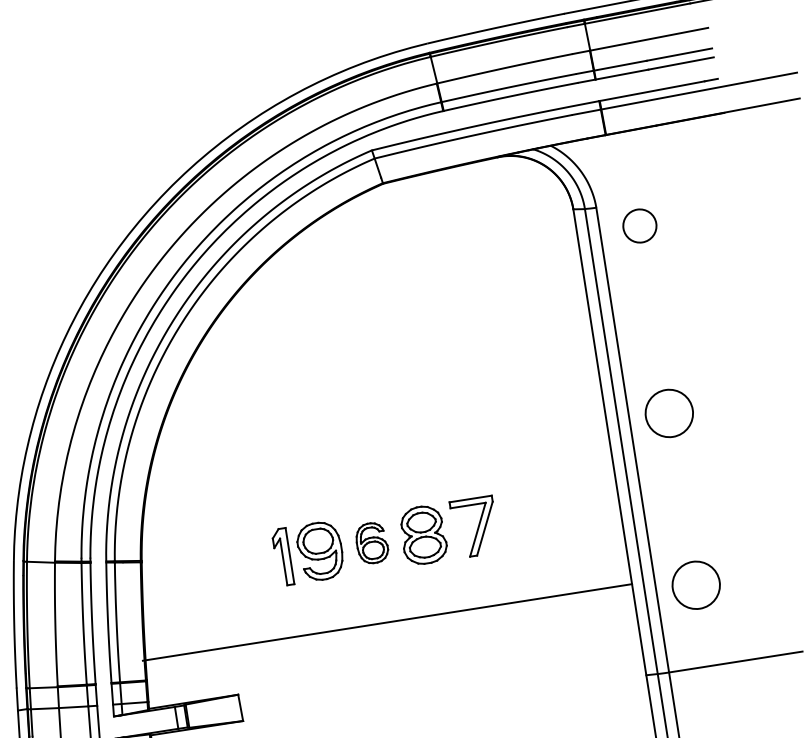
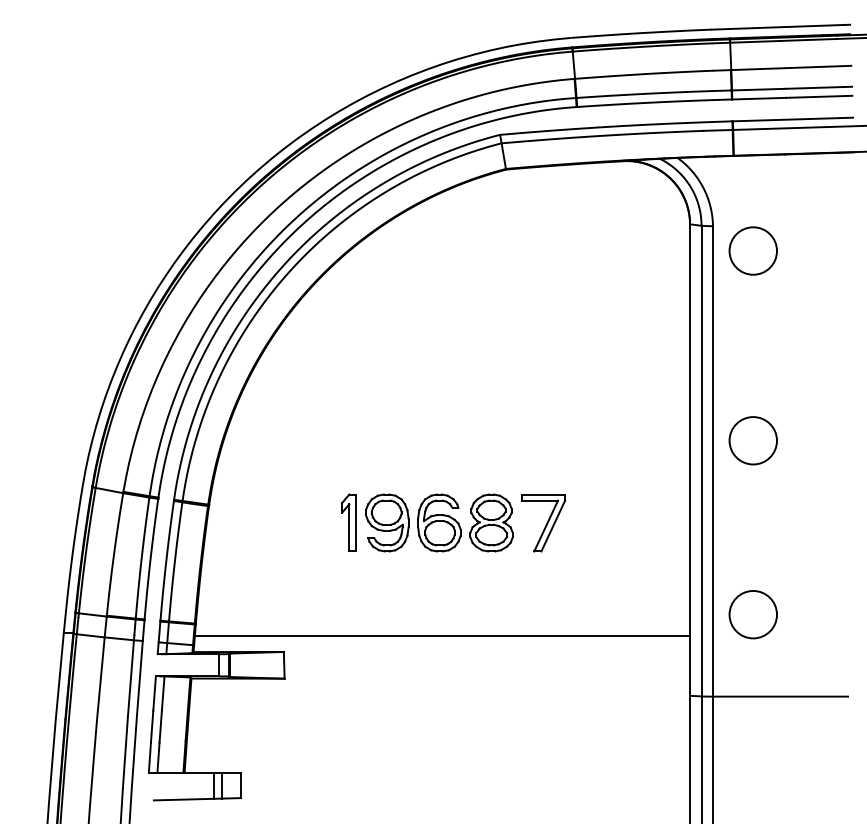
circle: (639, 225) -> (752, 250), size x1.43
part: (371, 542) -> (439, 522), size x1.43
line: (387, 622) -> (442, 635), moved

